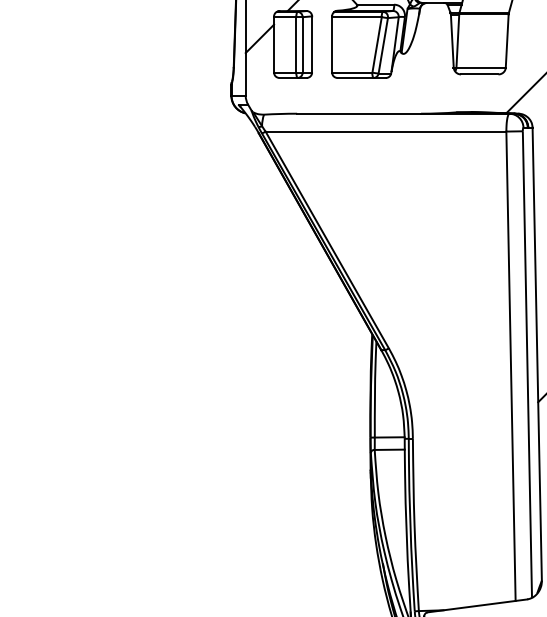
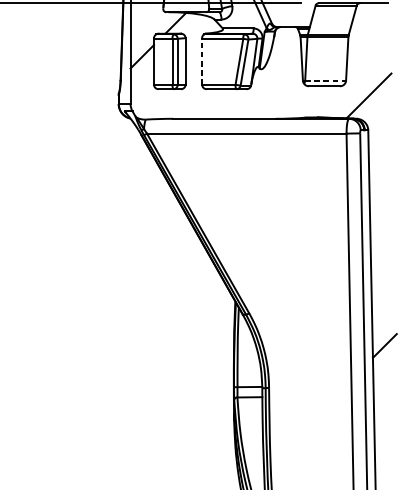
line: (332, 43) -> (202, 60), solid -> dashed
line: (481, 67) -> (325, 80), solid -> dashed

